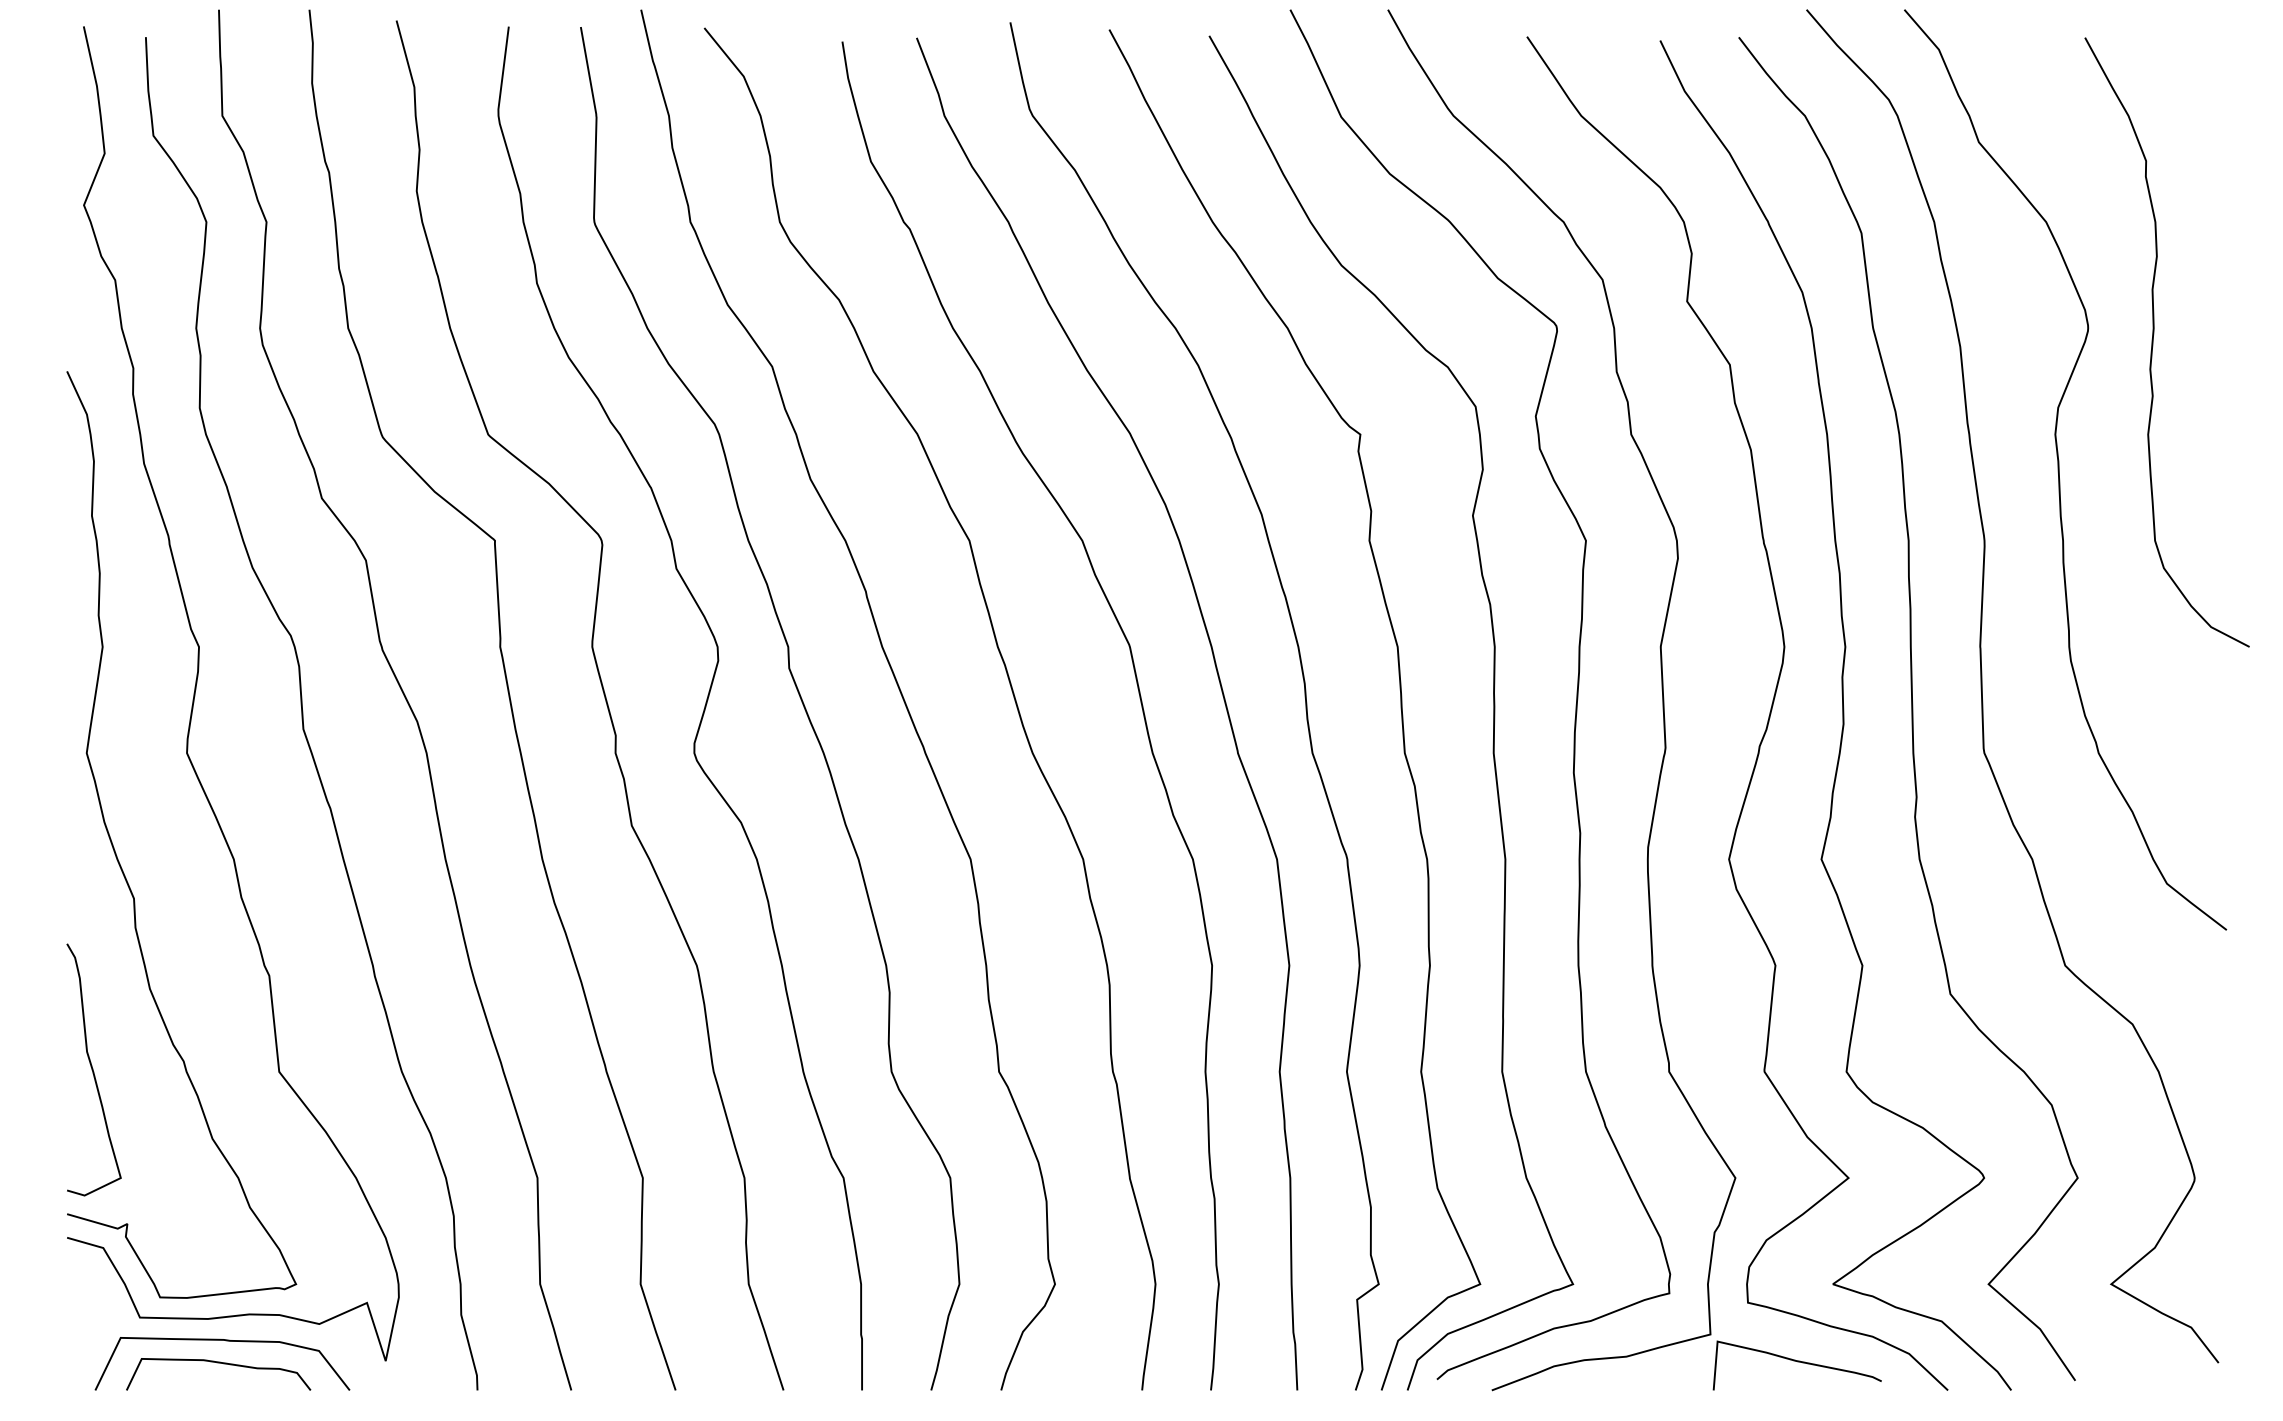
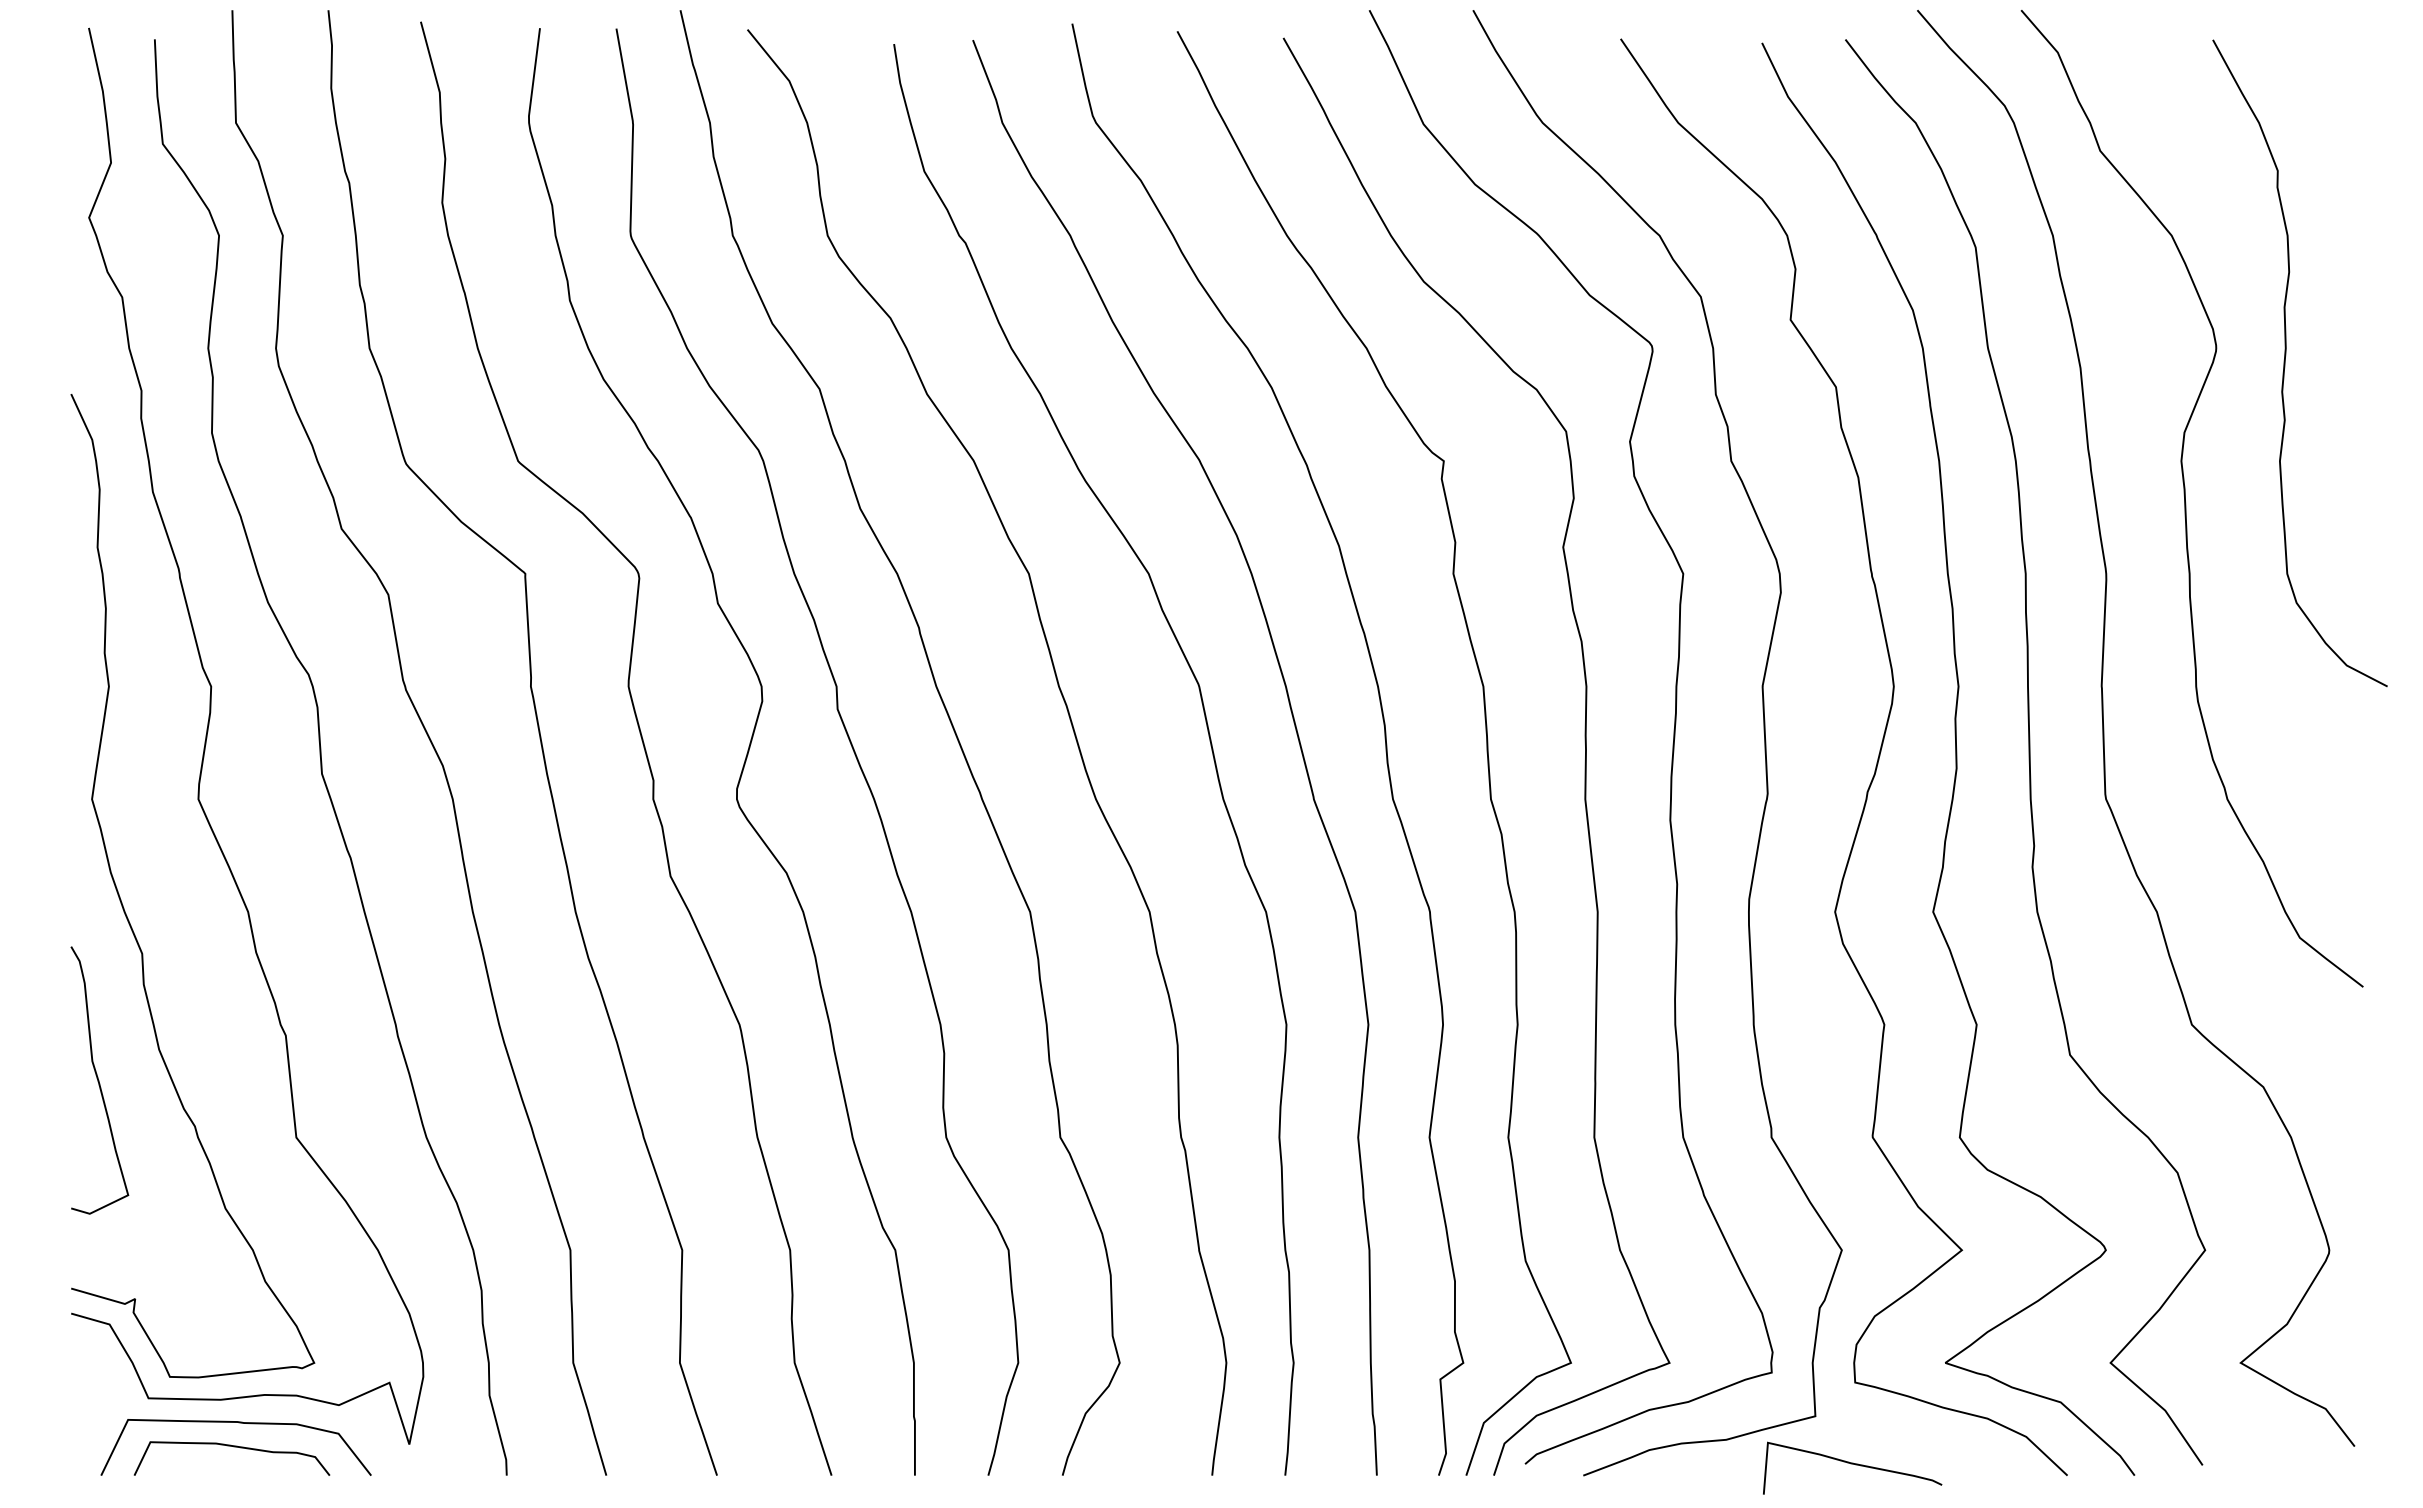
curve: (93, 1069) -> (99, 1080), moved
curve: (1797, 1362) -> (1852, 1464), moved

